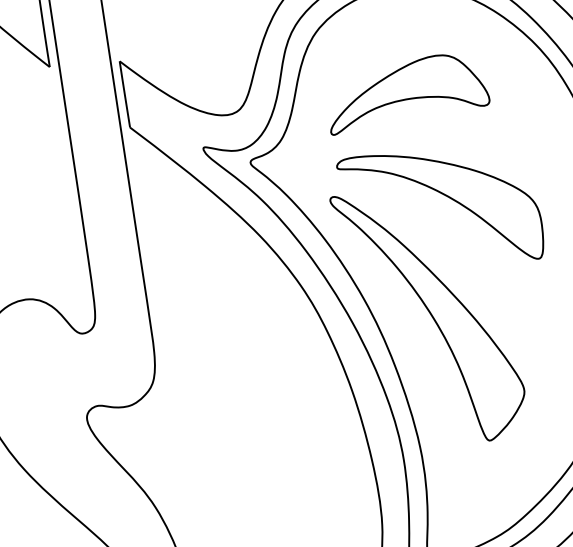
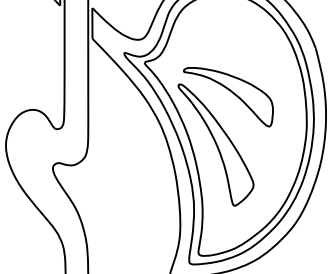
part: (406, 91) -> (220, 41), removed

